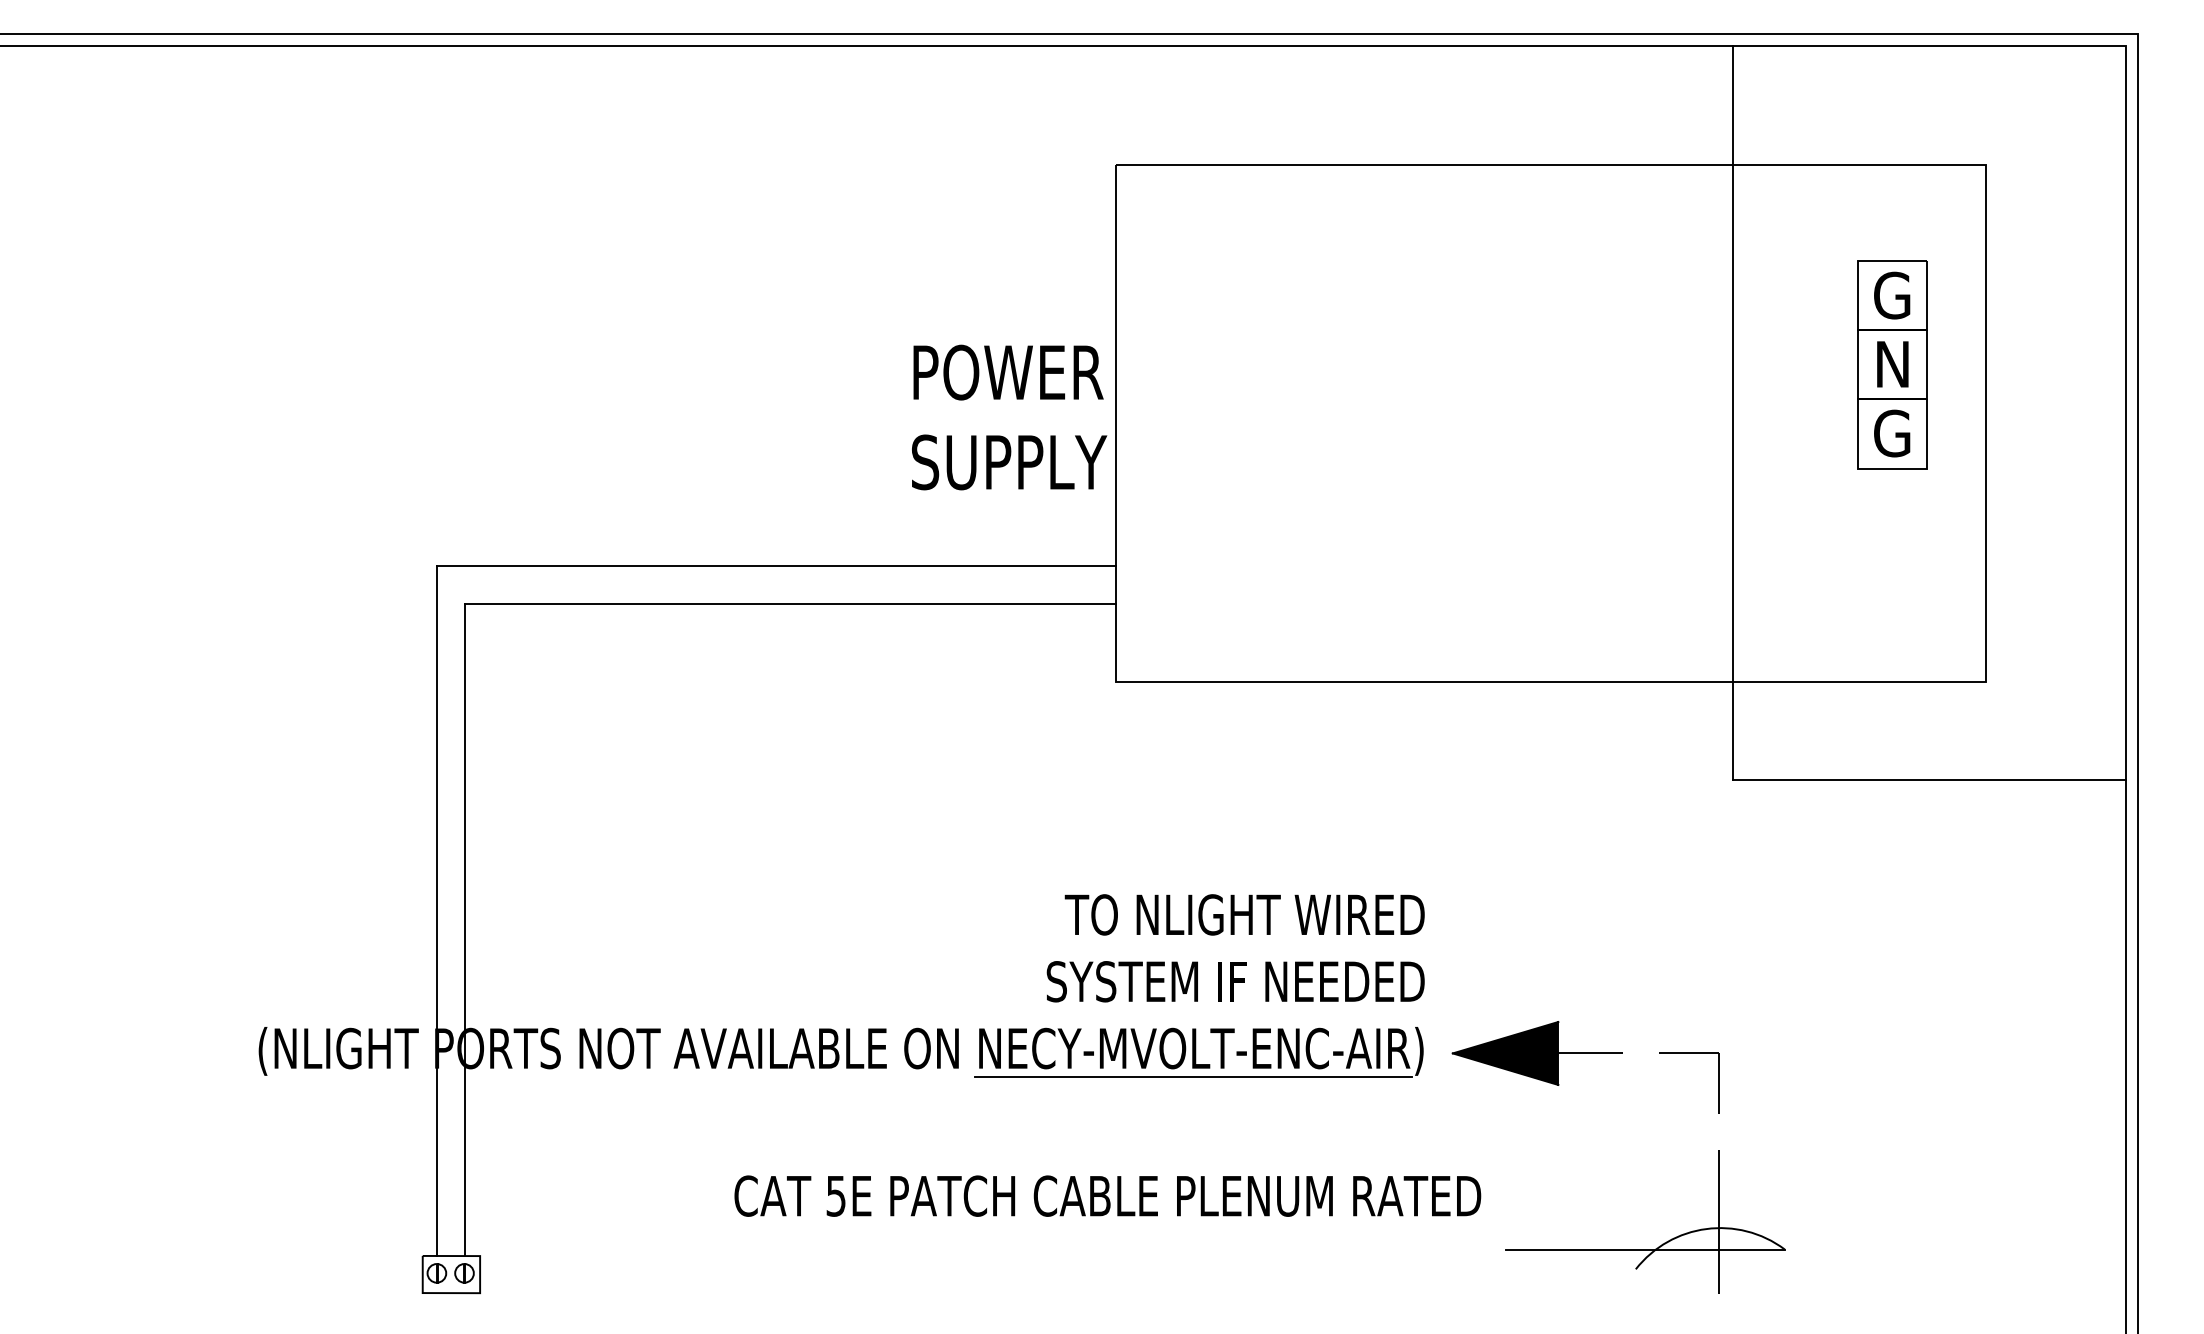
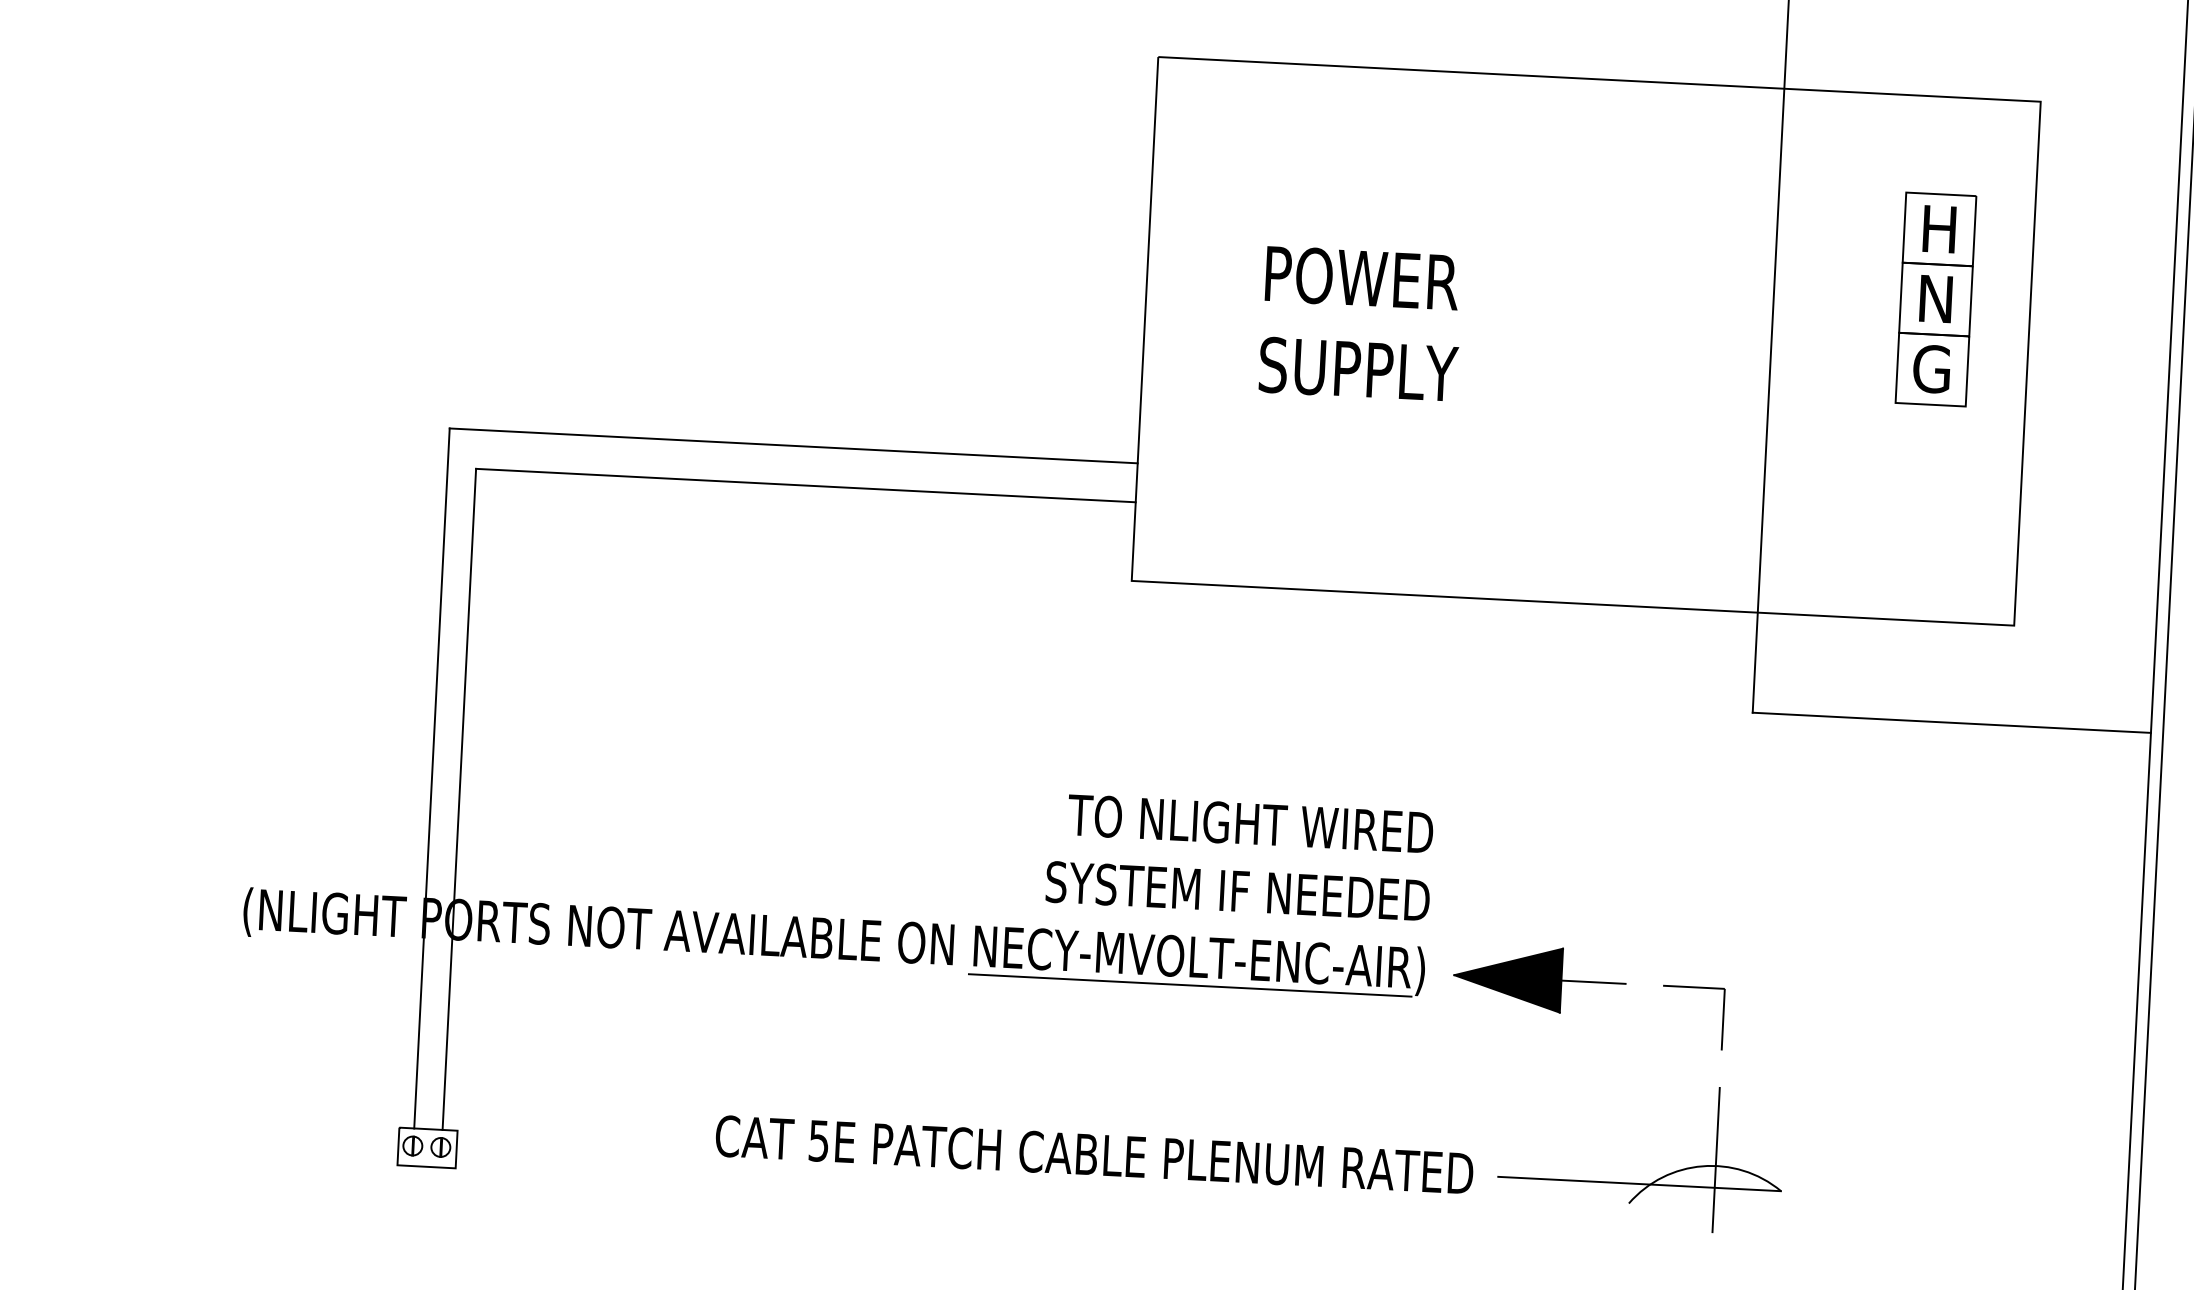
text: (1892, 295) -> (1939, 229), G -> H
text: (1009, 417) -> (1360, 323), moved
text: (1107, 1195) -> (1094, 1154), moved

